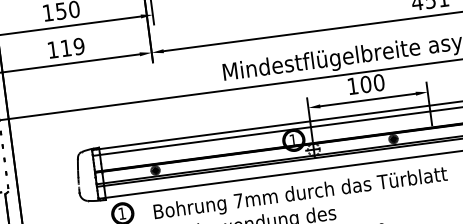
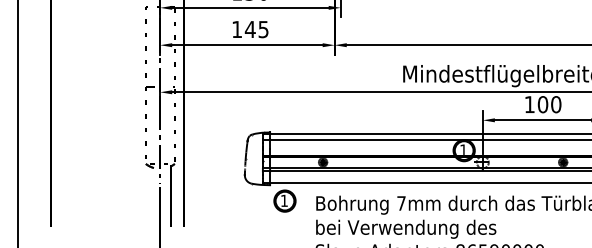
text: (72, 46) -> (256, 28), 119 -> 145

